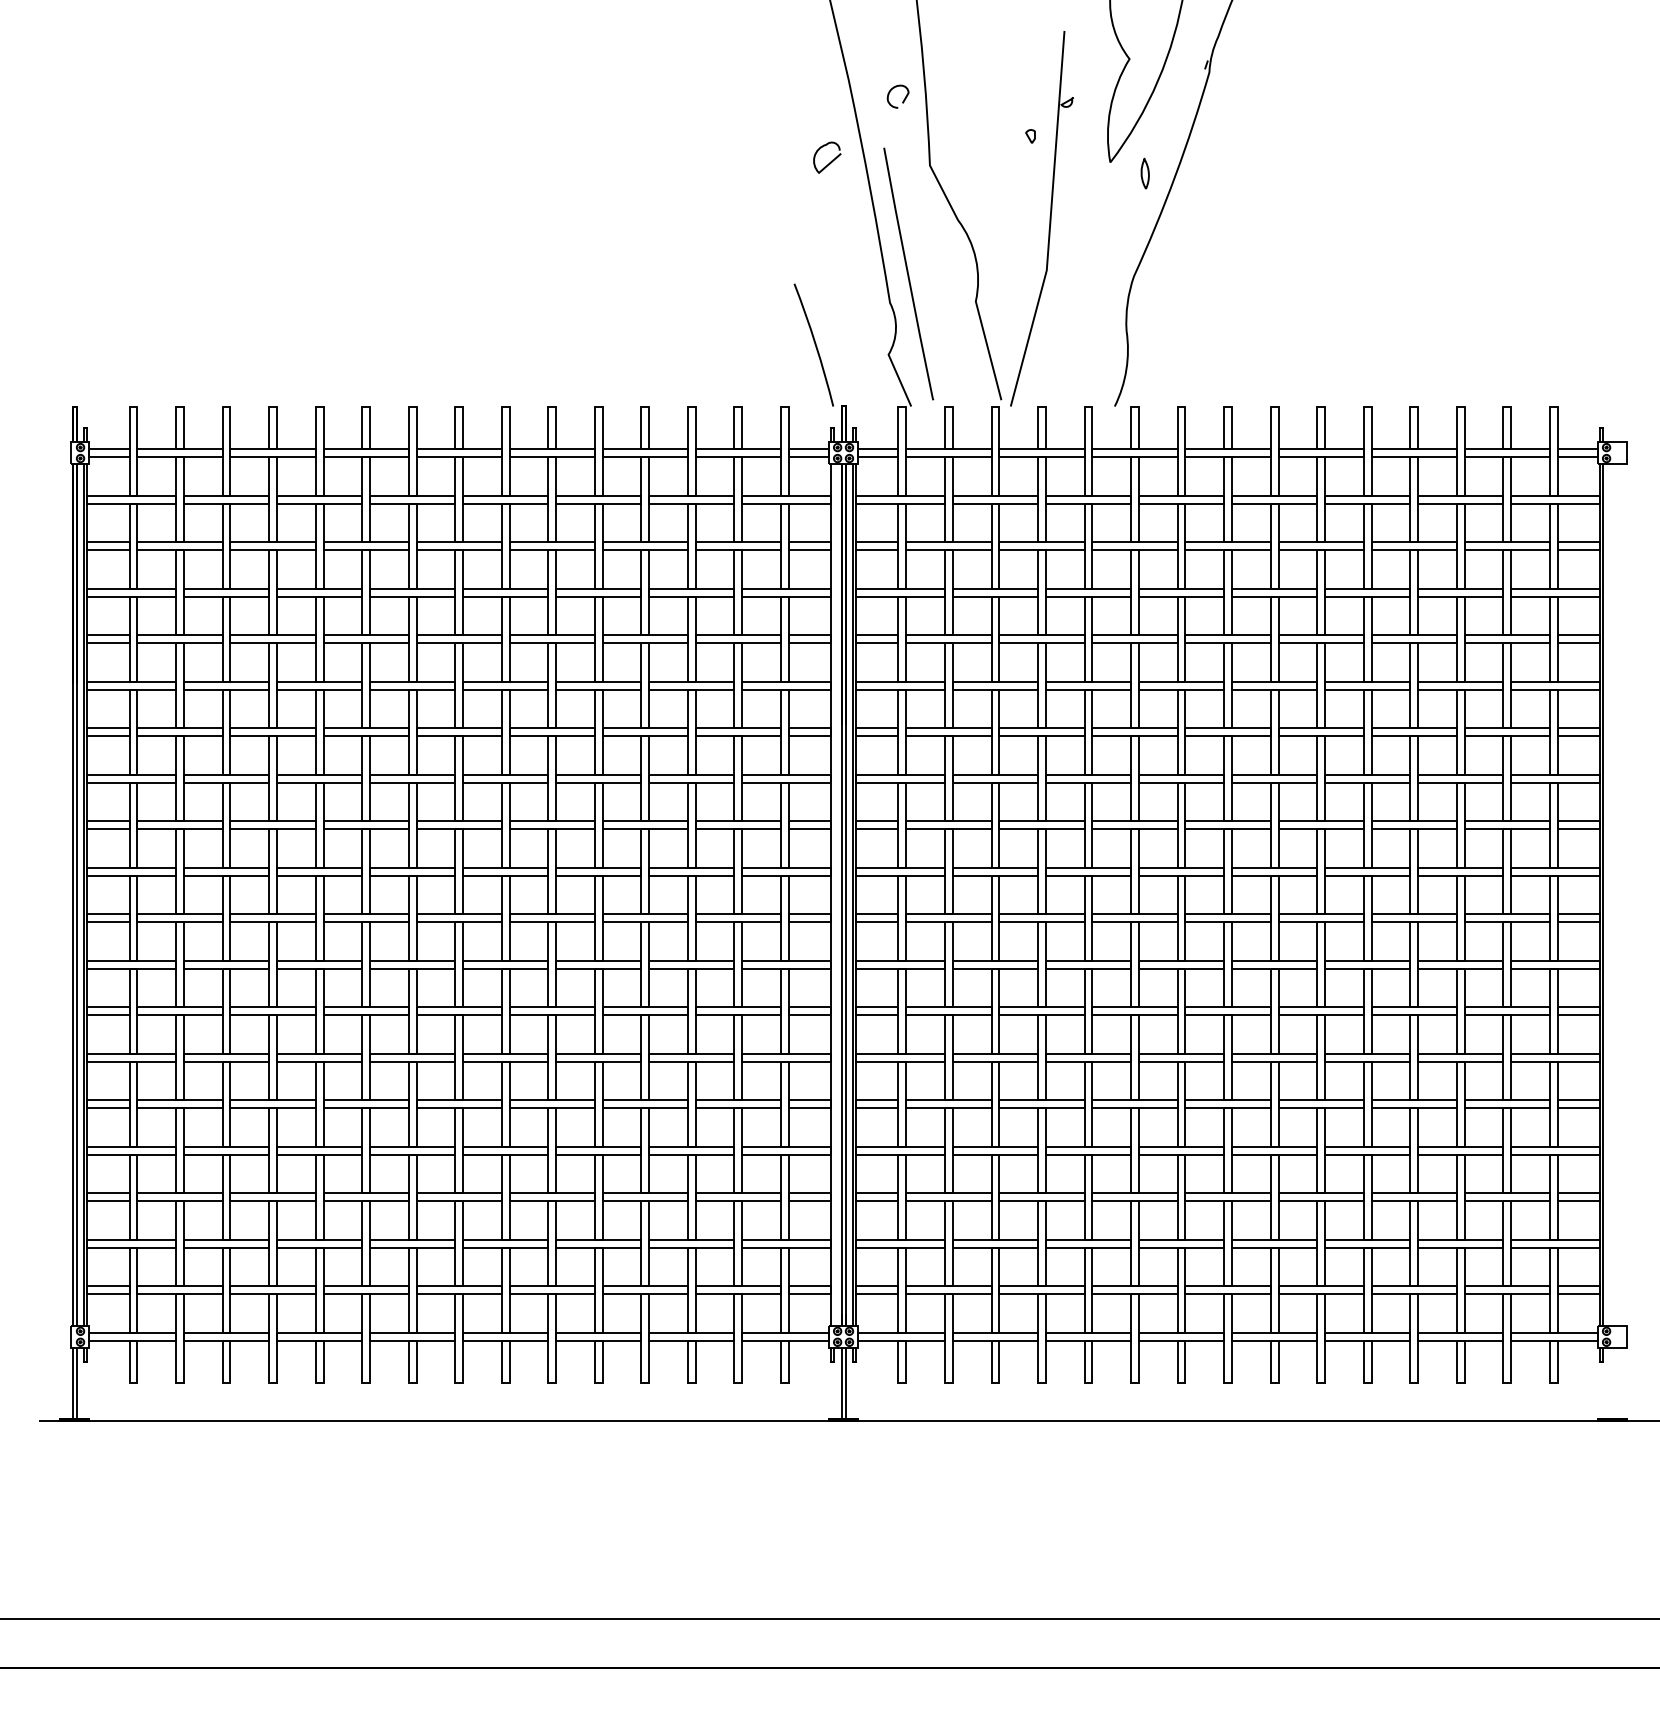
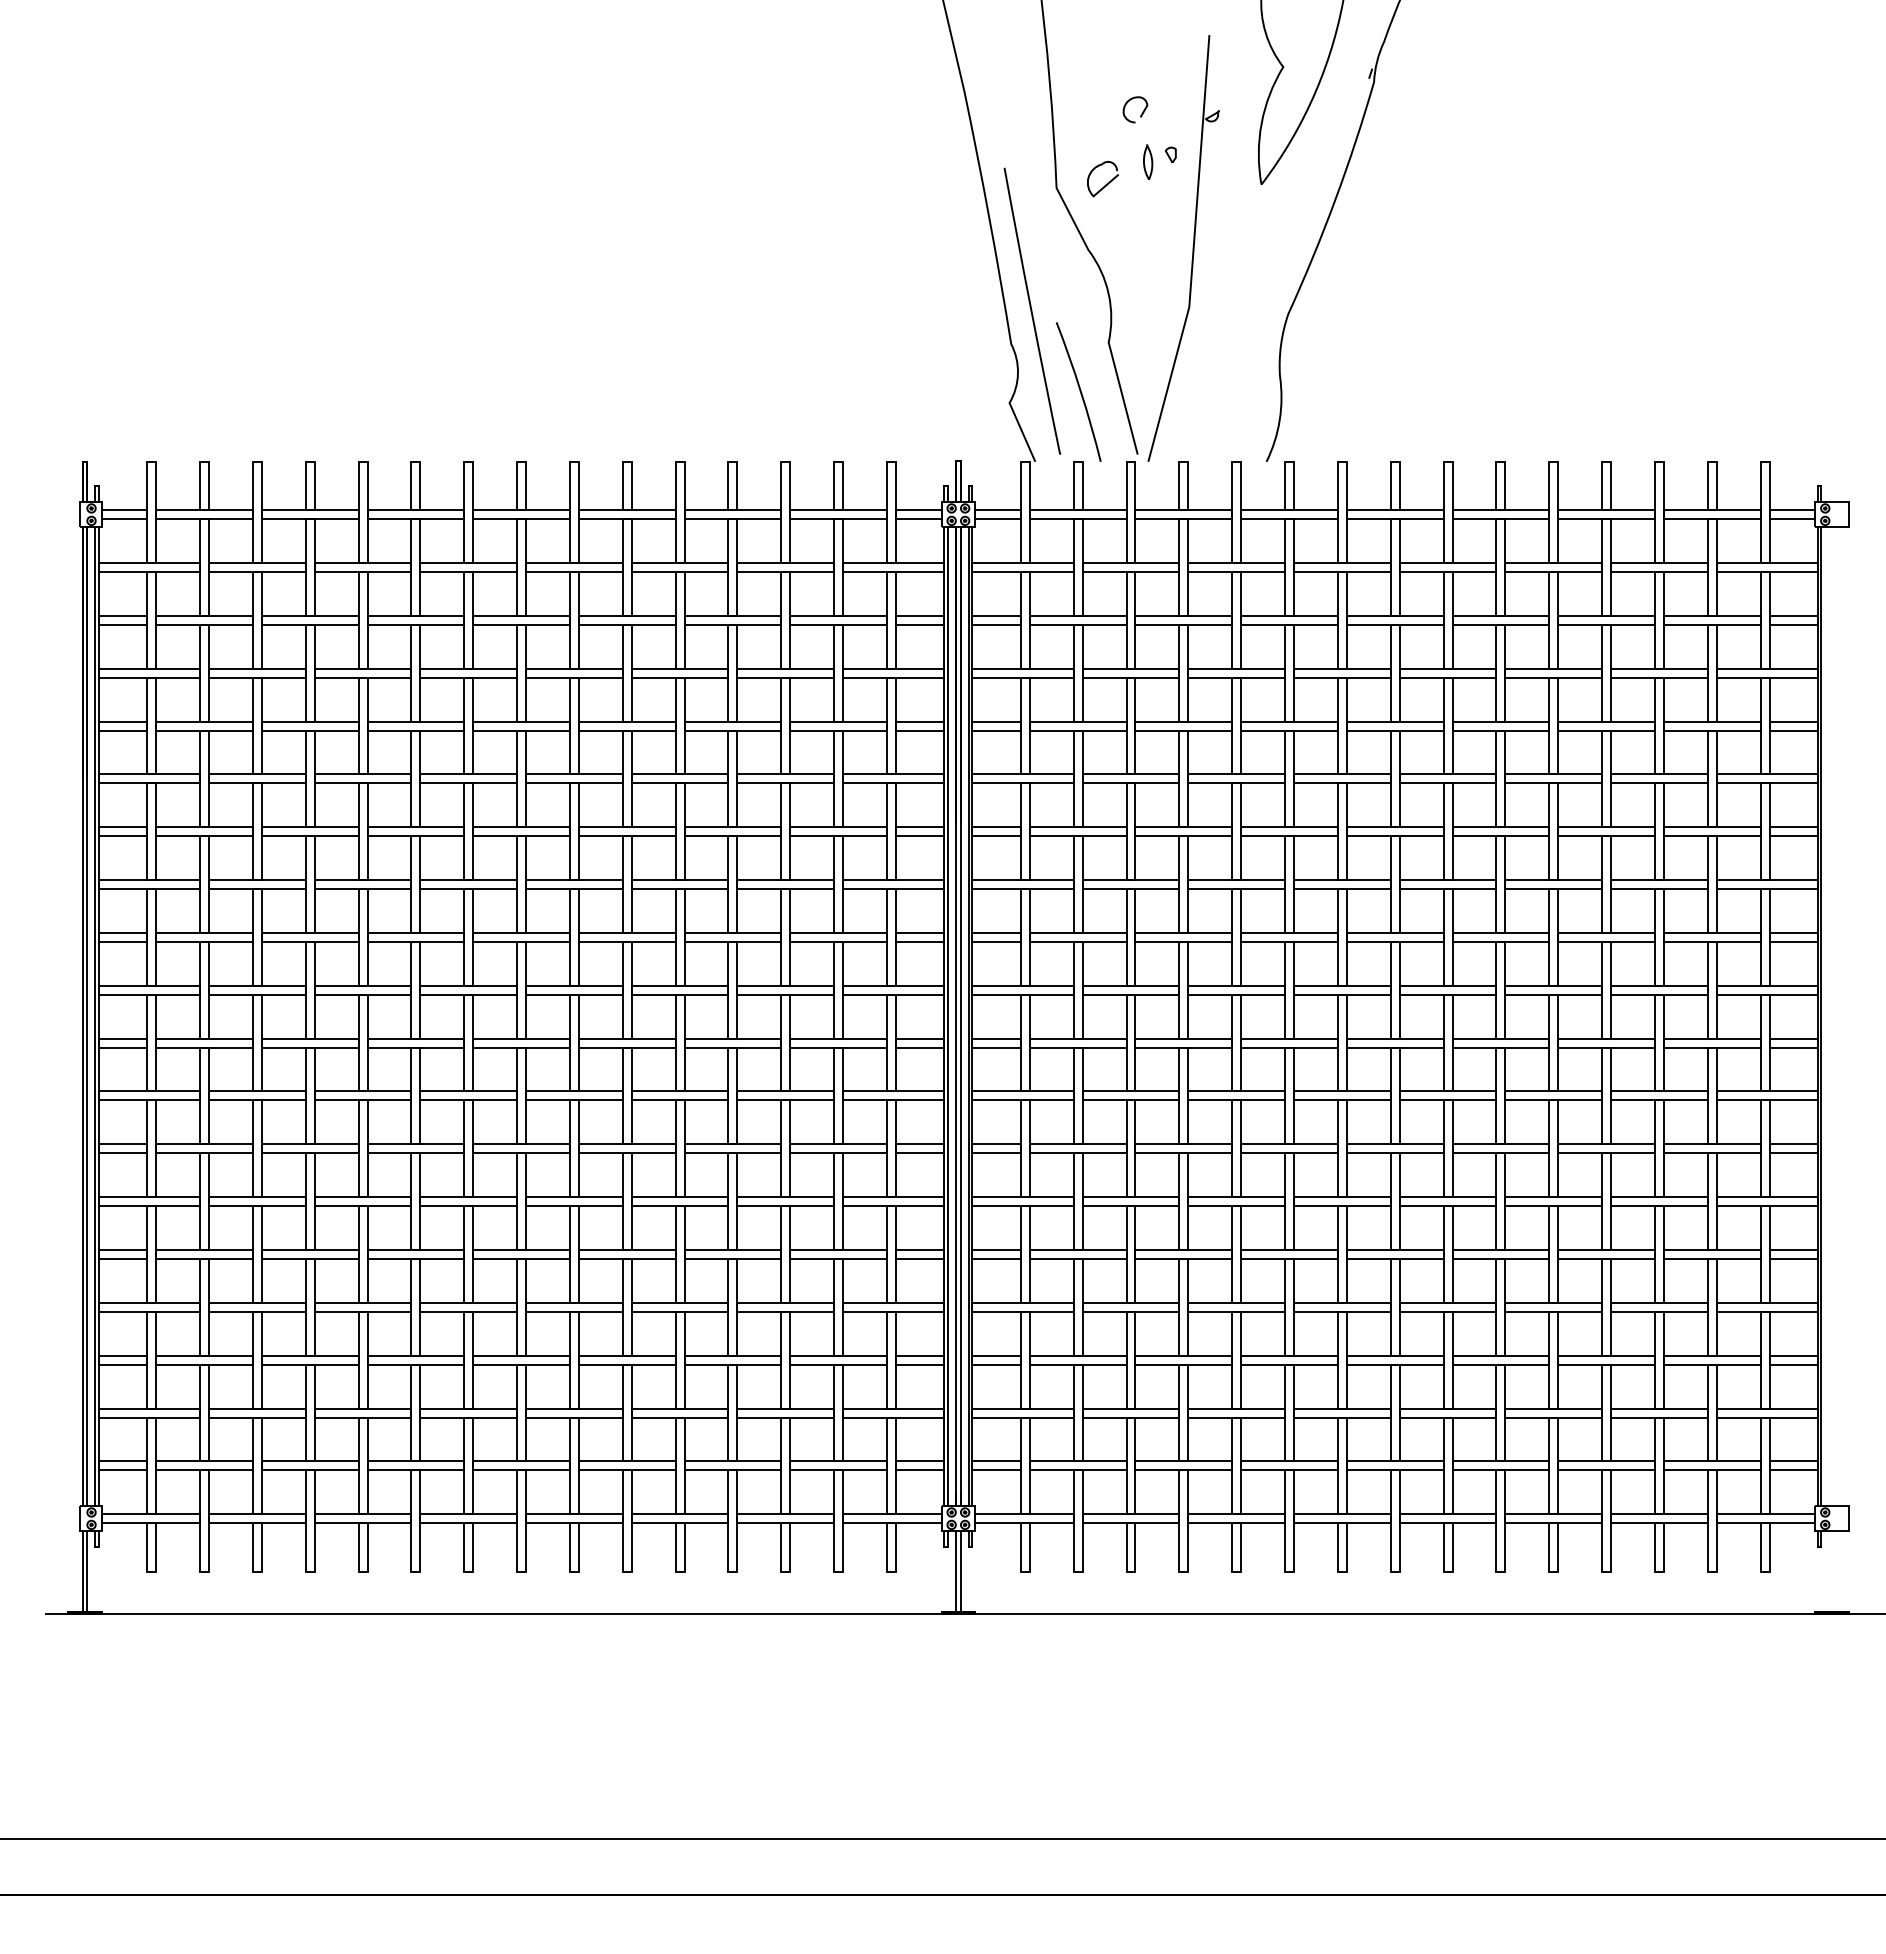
curve: (903, 99) -> (1141, 113), moved
curve: (830, 161) -> (1106, 183), moved
curve: (1148, 173) -> (1151, 161), moved
curve: (814, 344) -> (1079, 391), moved
line: (833, 894) -> (947, 1016), added

